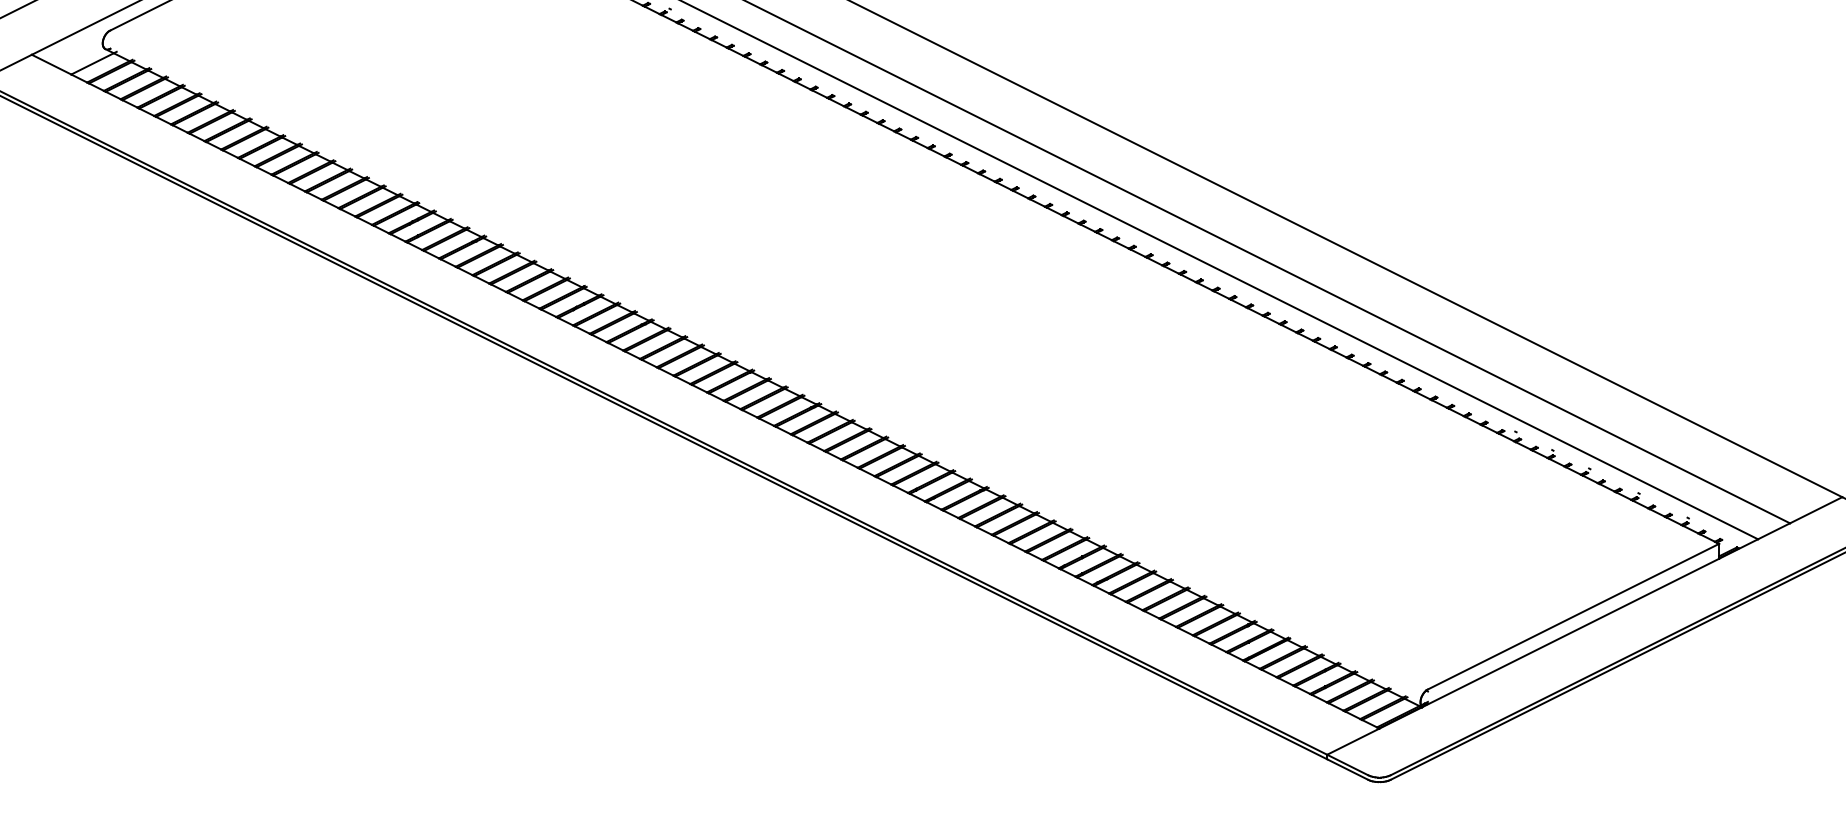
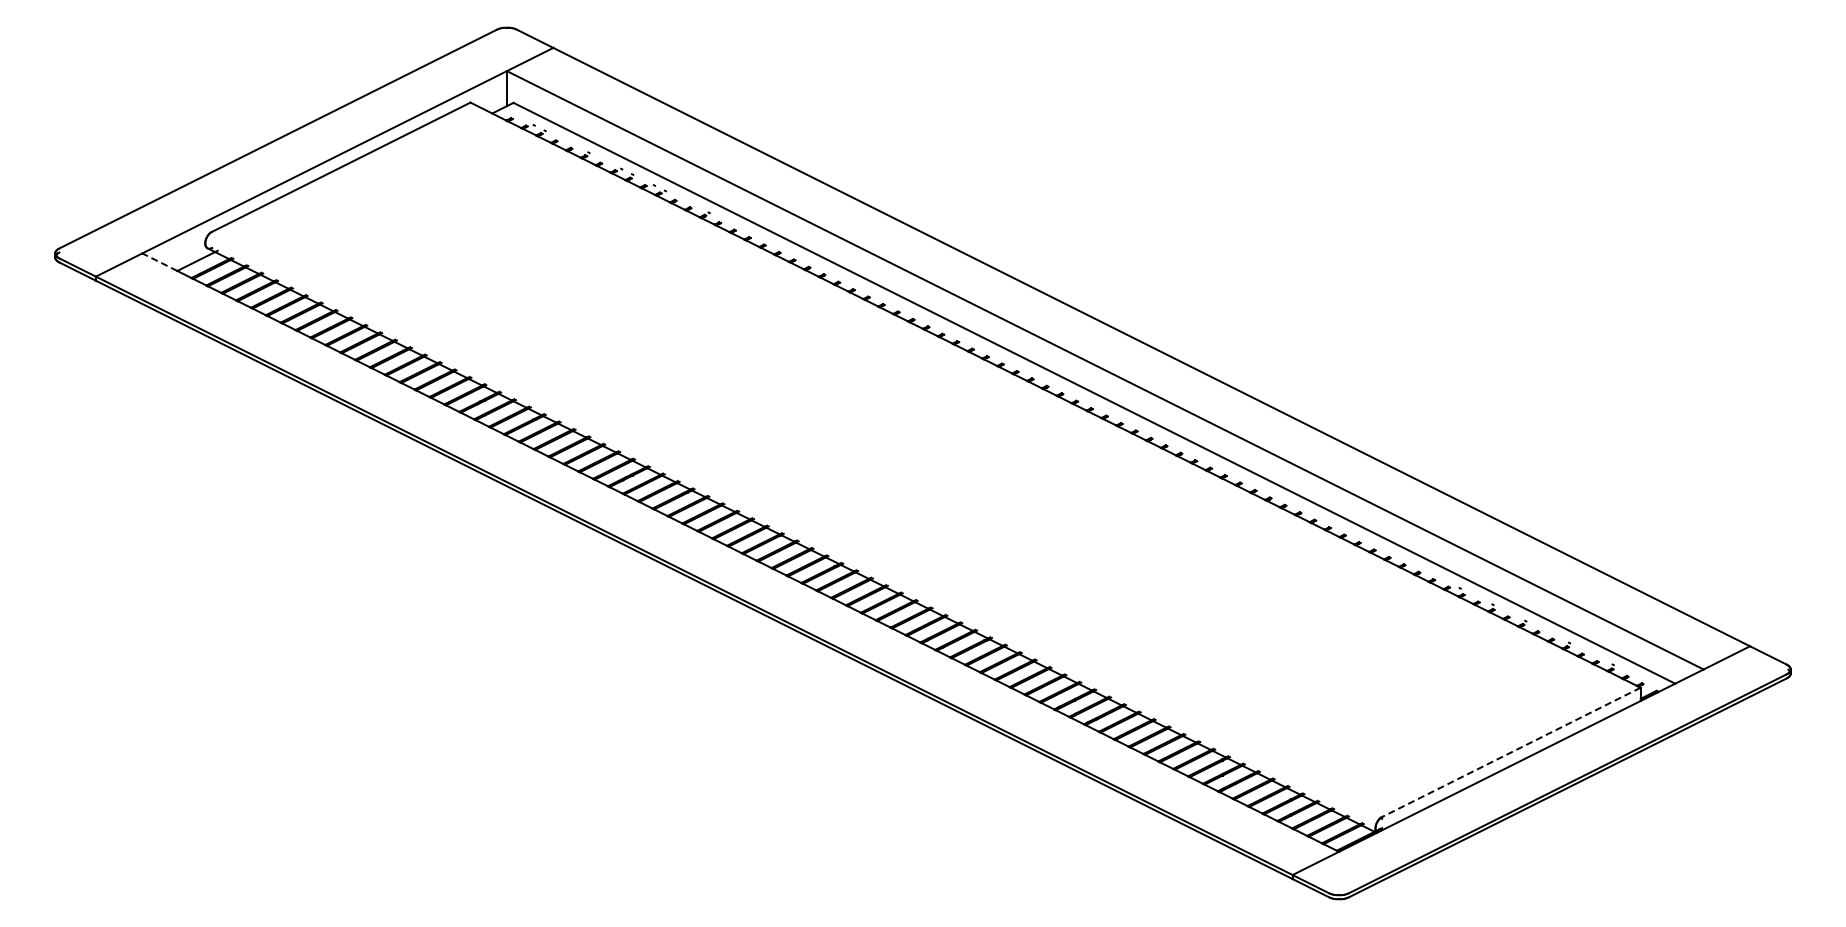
line: (51, 65) -> (159, 262), solid -> dashed
line: (1573, 616) -> (1511, 752), solid -> dashed

